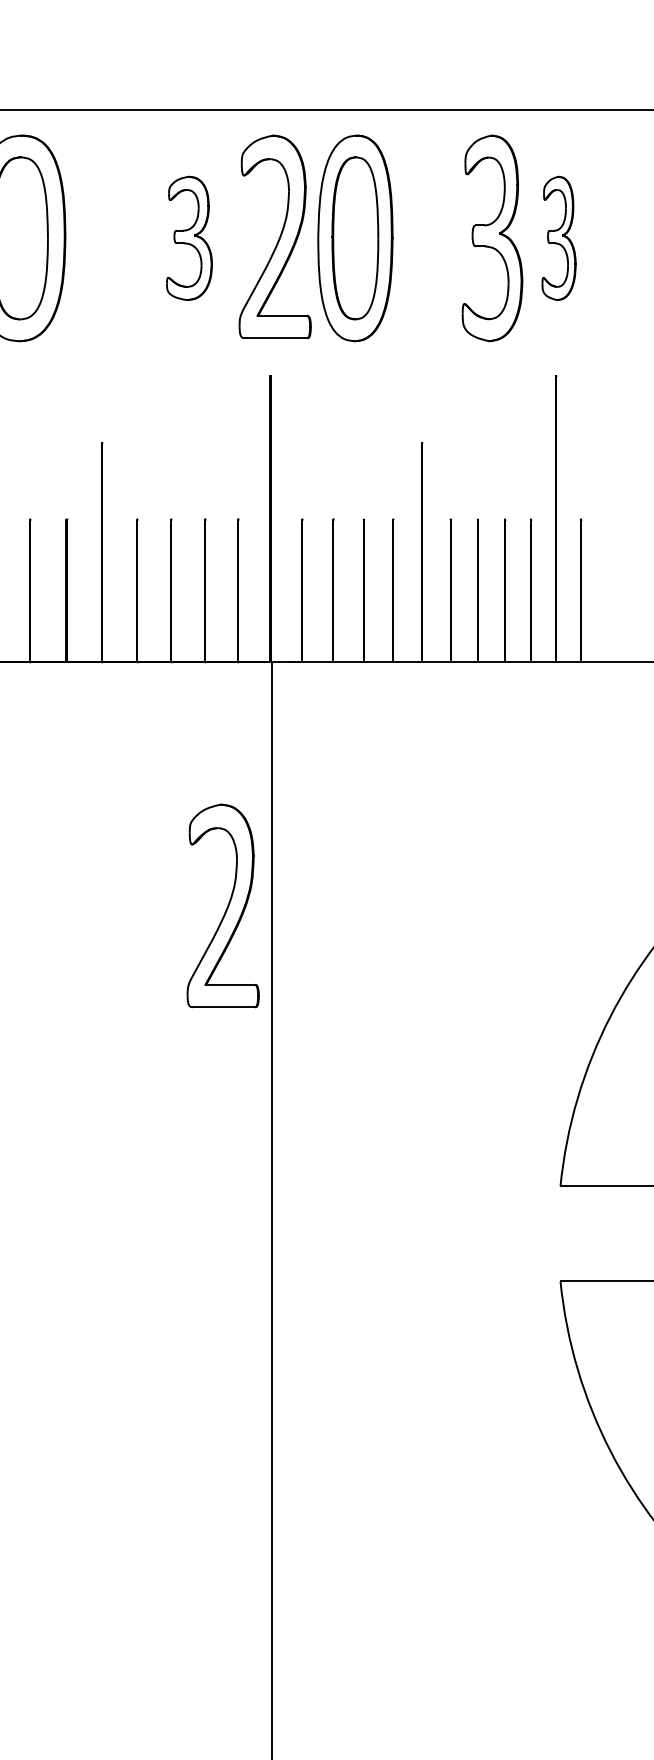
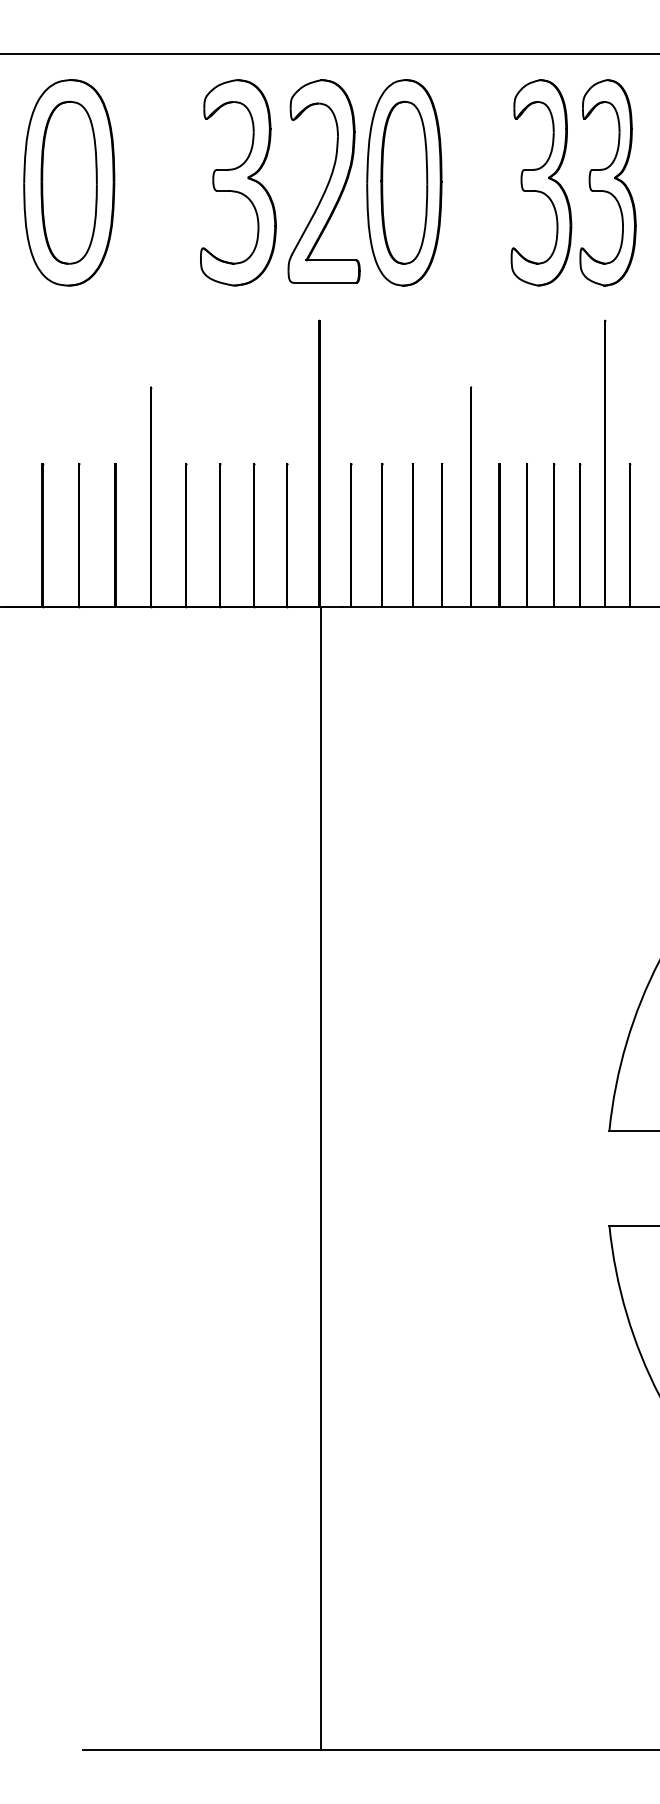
part: (189, 238) -> (238, 182), size x1.67
part: (558, 238) -> (607, 182), size x1.67
part: (222, 906) -> (271, 850), removed

